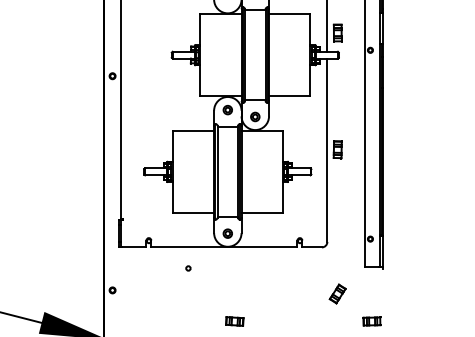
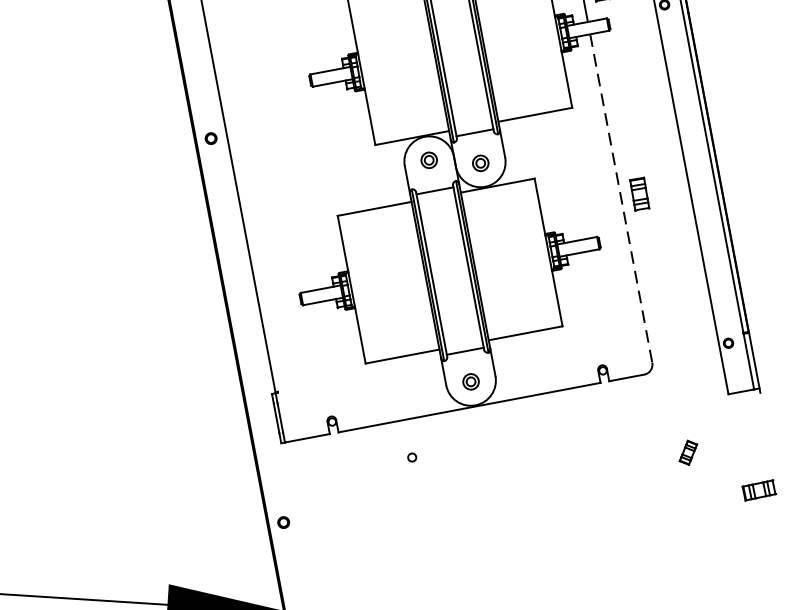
line: (327, 150) -> (621, 198), solid -> dashed
part: (337, 293) -> (687, 451), size x0.7
part: (234, 321) -> (512, 537), removed

